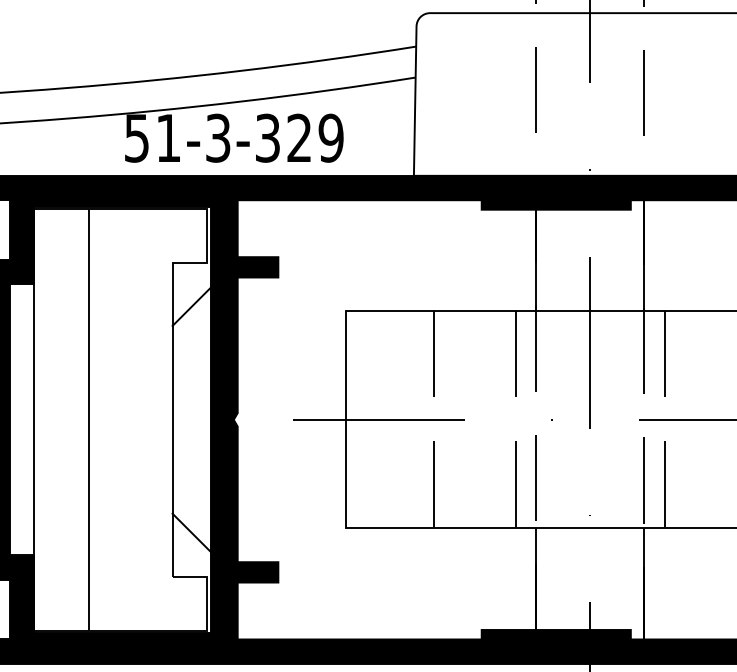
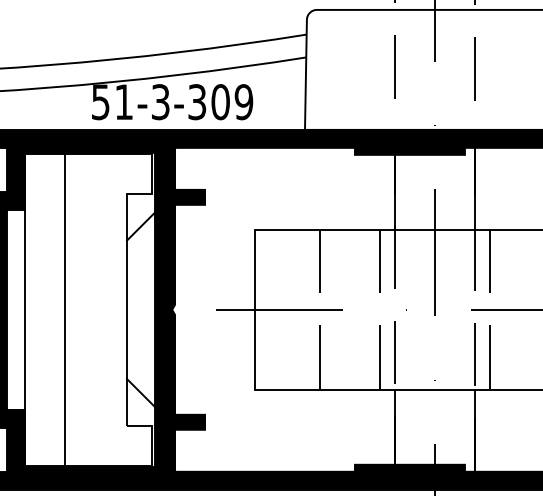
text: (299, 137) -> (220, 101), 51-3-329 -> 51-3-309

